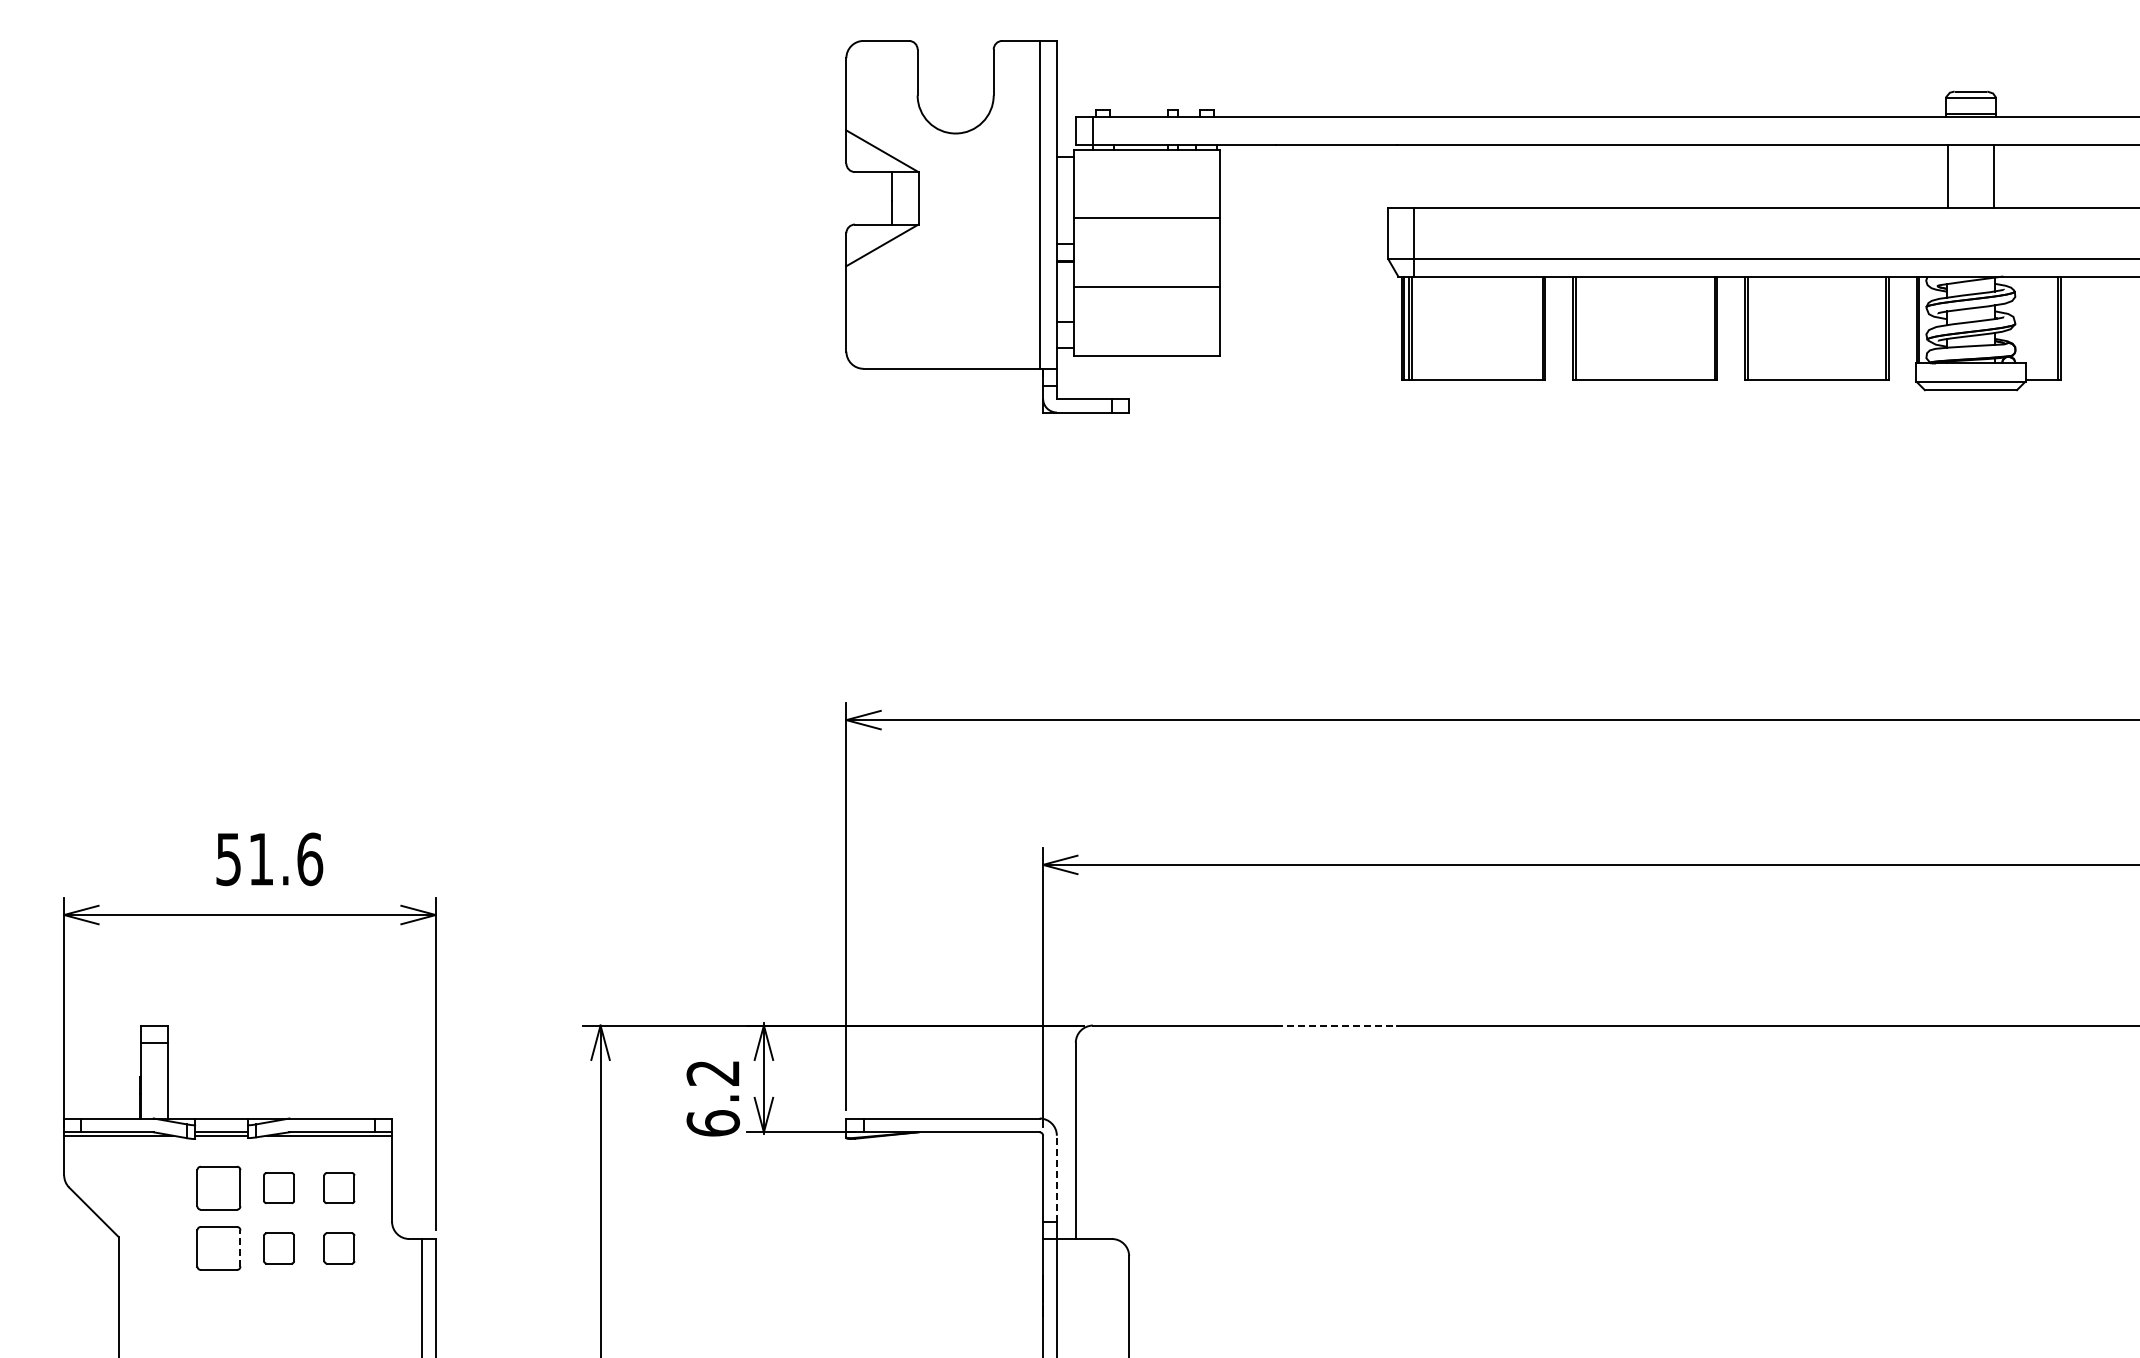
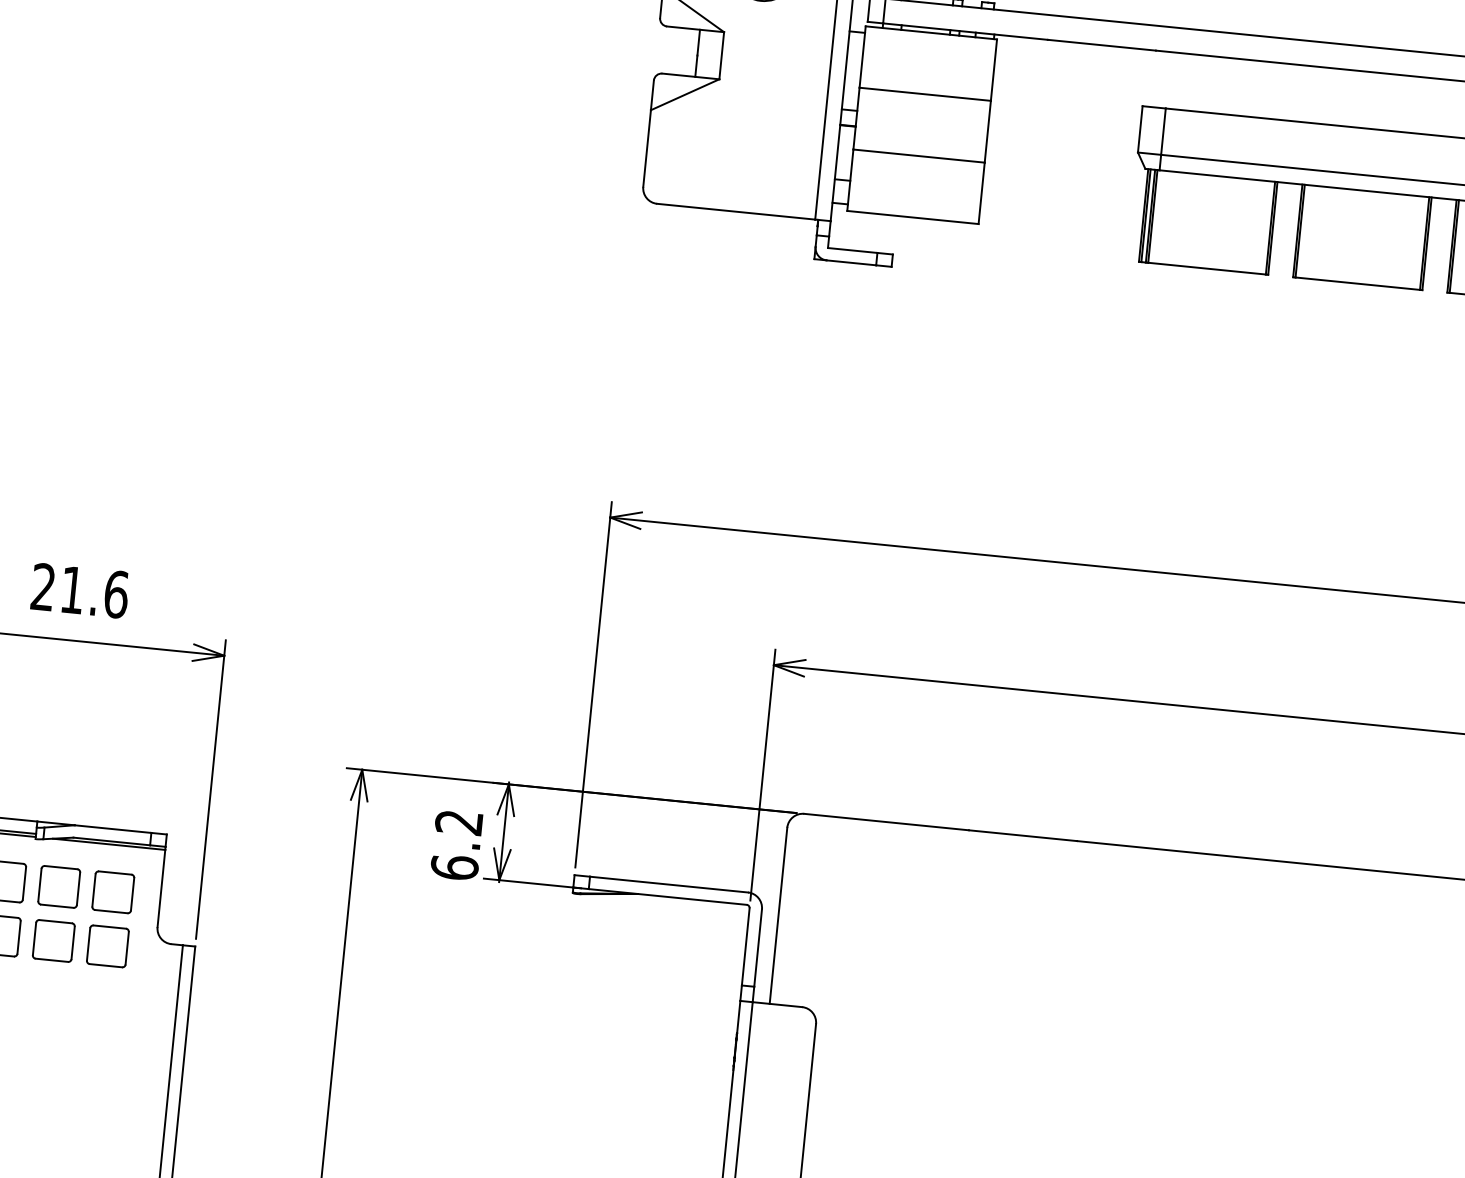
text: (228, 859) -> (43, 587), 51.6 -> 21.6
line: (1337, 1025) -> (1023, 835), dashed -> solid
line: (1056, 1178) -> (757, 947), dashed -> solid
part: (278, 1187) -> (58, 886), size x1.43
part: (339, 1187) -> (113, 891), size x1.43
line: (240, 1247) -> (19, 936), dashed -> solid
part: (278, 1248) -> (53, 940), size x1.43
part: (339, 1248) -> (107, 946), size x1.43

